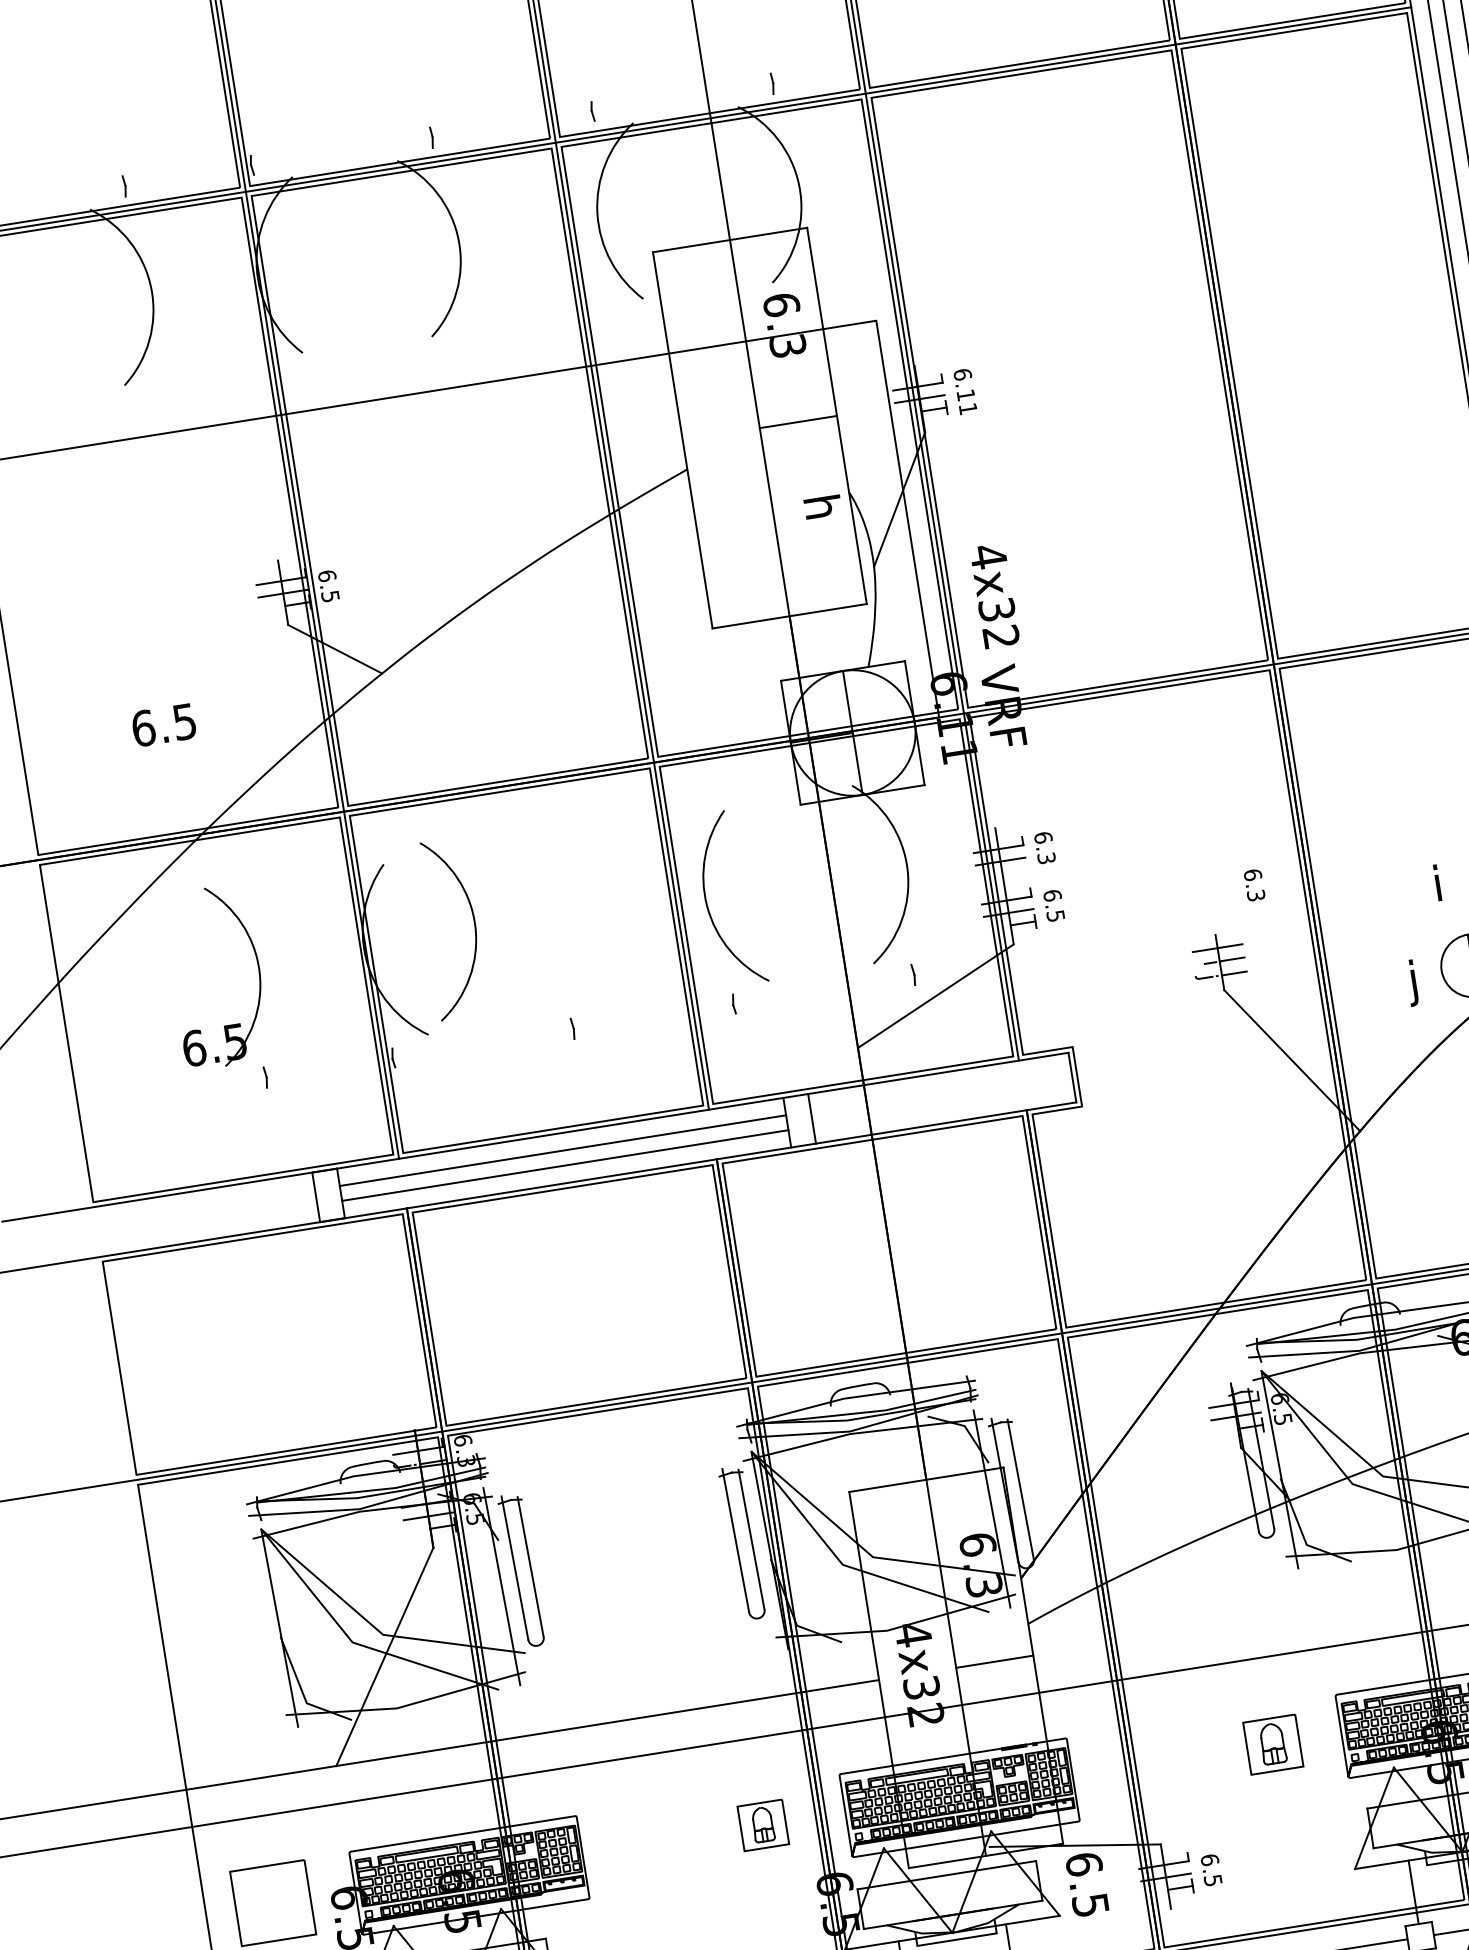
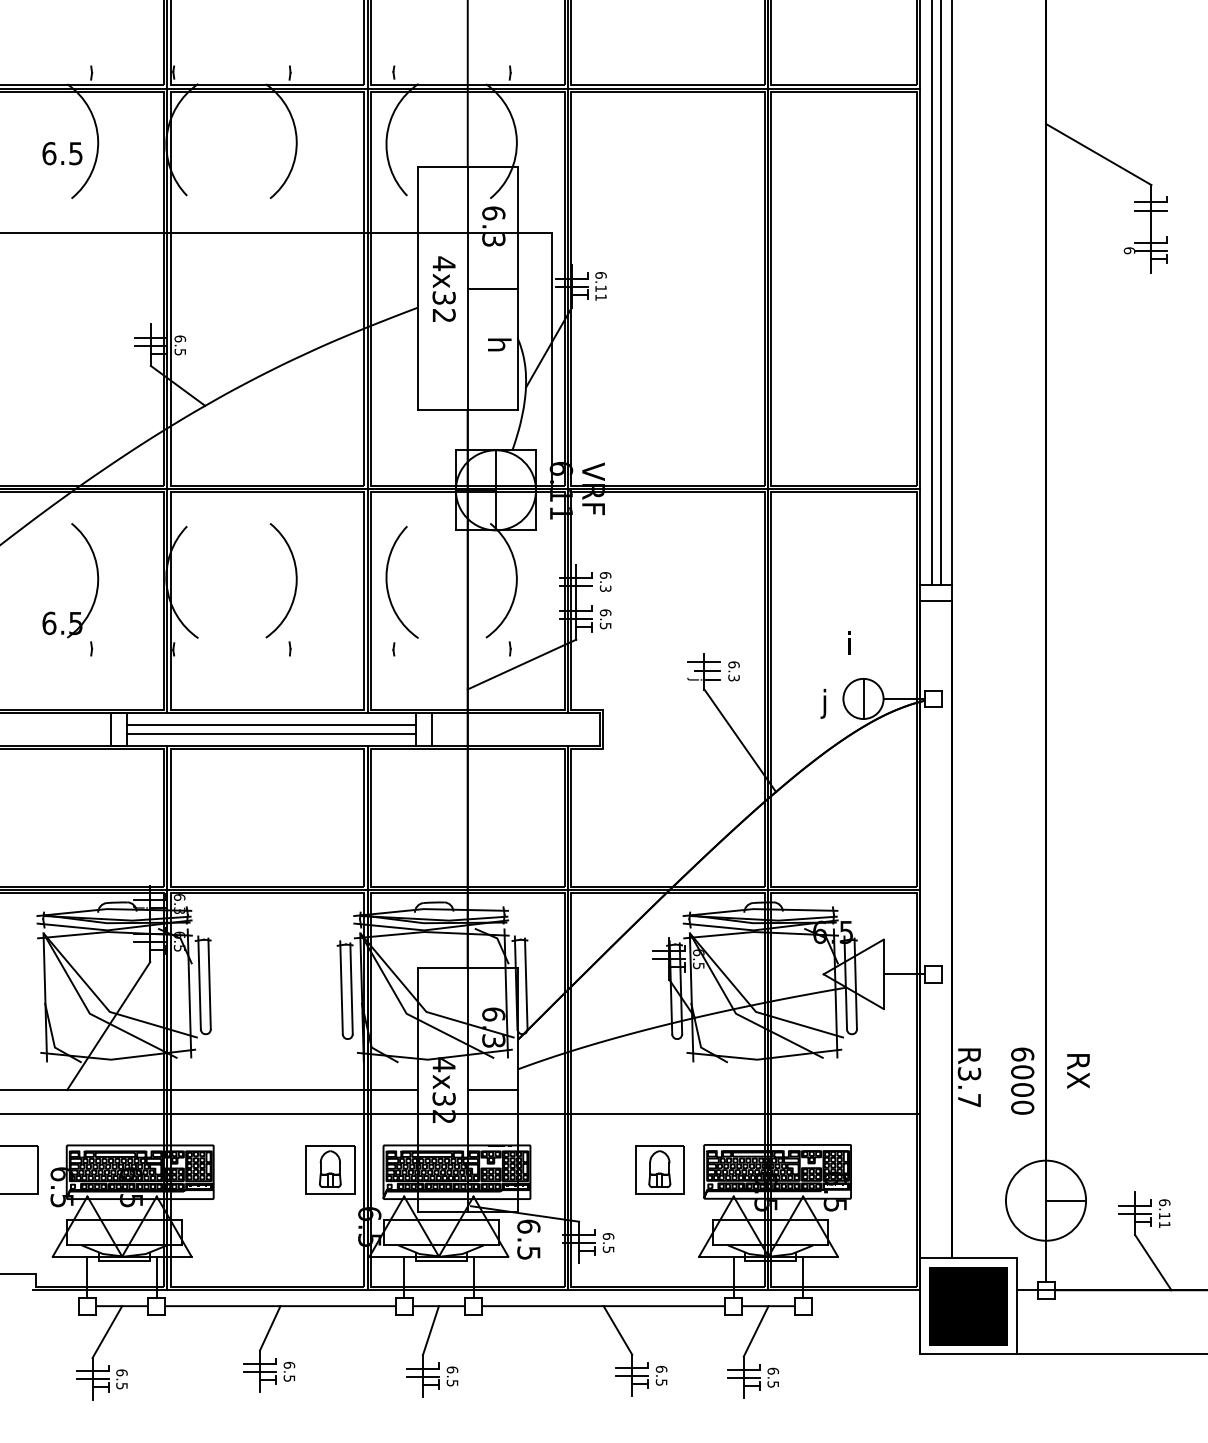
text: (993, 595) -> (443, 288), moved
text: (163, 724) -> (62, 153), moved
text: (1253, 885) -> (733, 671), moved
arc: (473, 925) -> (295, 580), moved
part: (1272, 1743) -> (659, 1169), size x1.43
part: (763, 1824) -> (330, 1169), size x1.67

